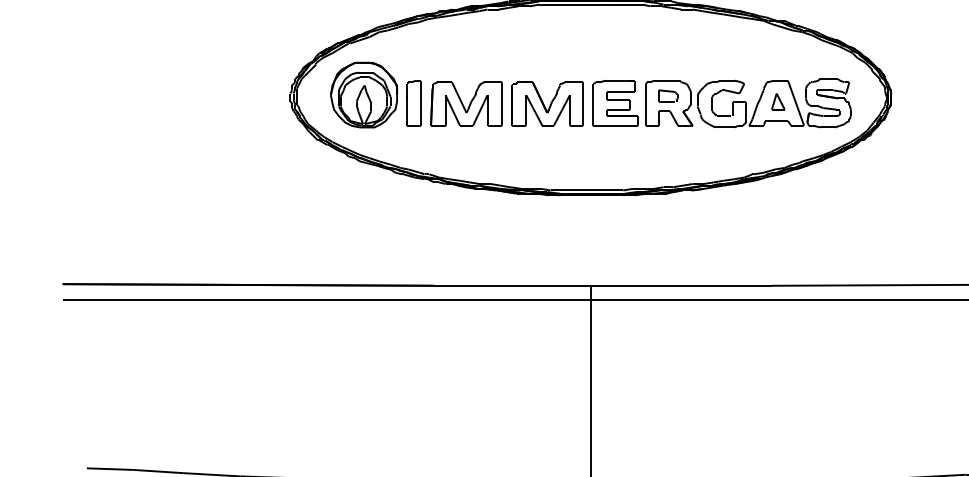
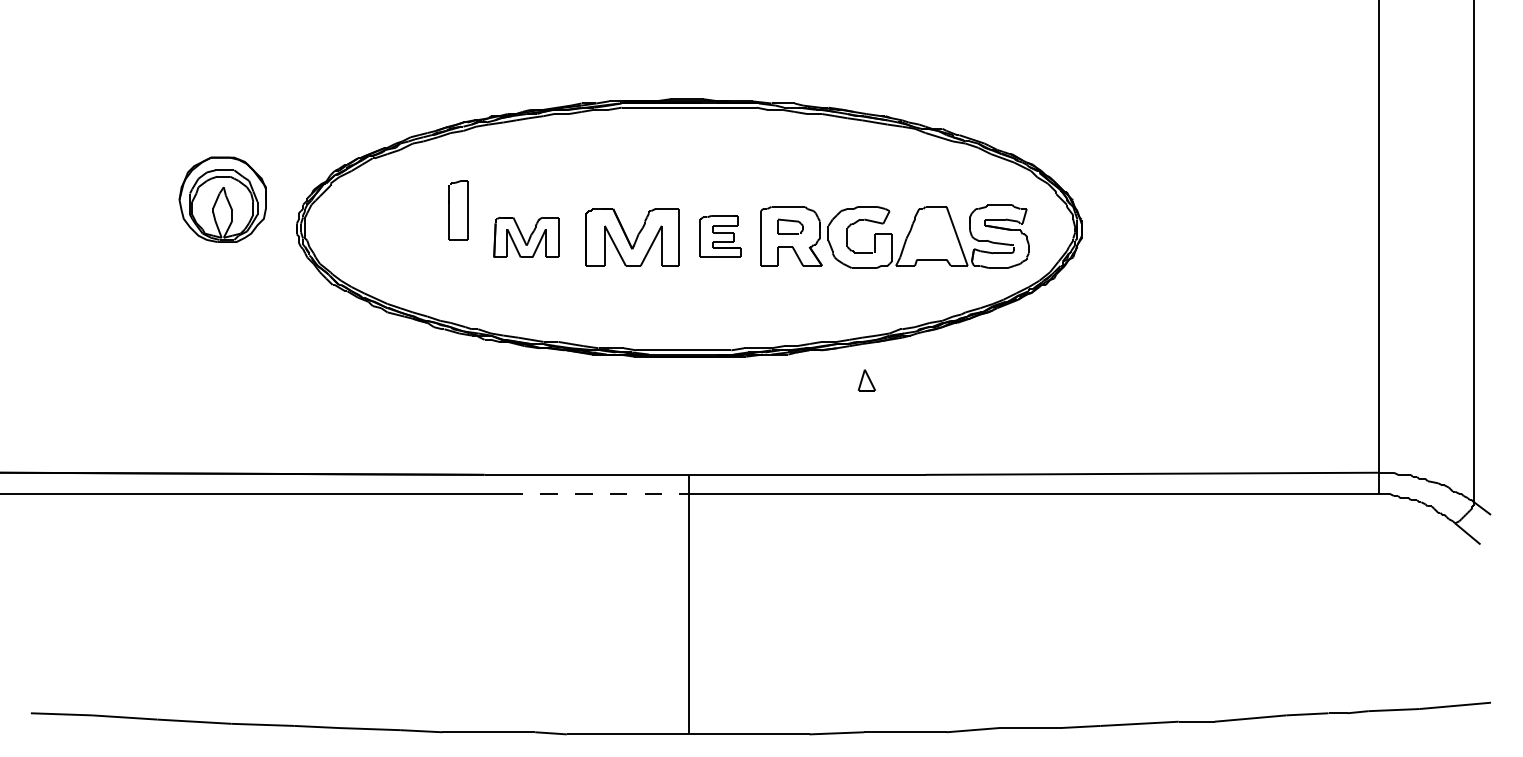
part: (363, 94) -> (222, 199), moved
part: (777, 101) -> (866, 380), moved
part: (414, 103) -> (458, 210), moved
part: (614, 103) -> (720, 236), size x0.7
part: (466, 104) -> (526, 237), size x0.7
line: (520, 300) -> (597, 493), solid -> dashed

